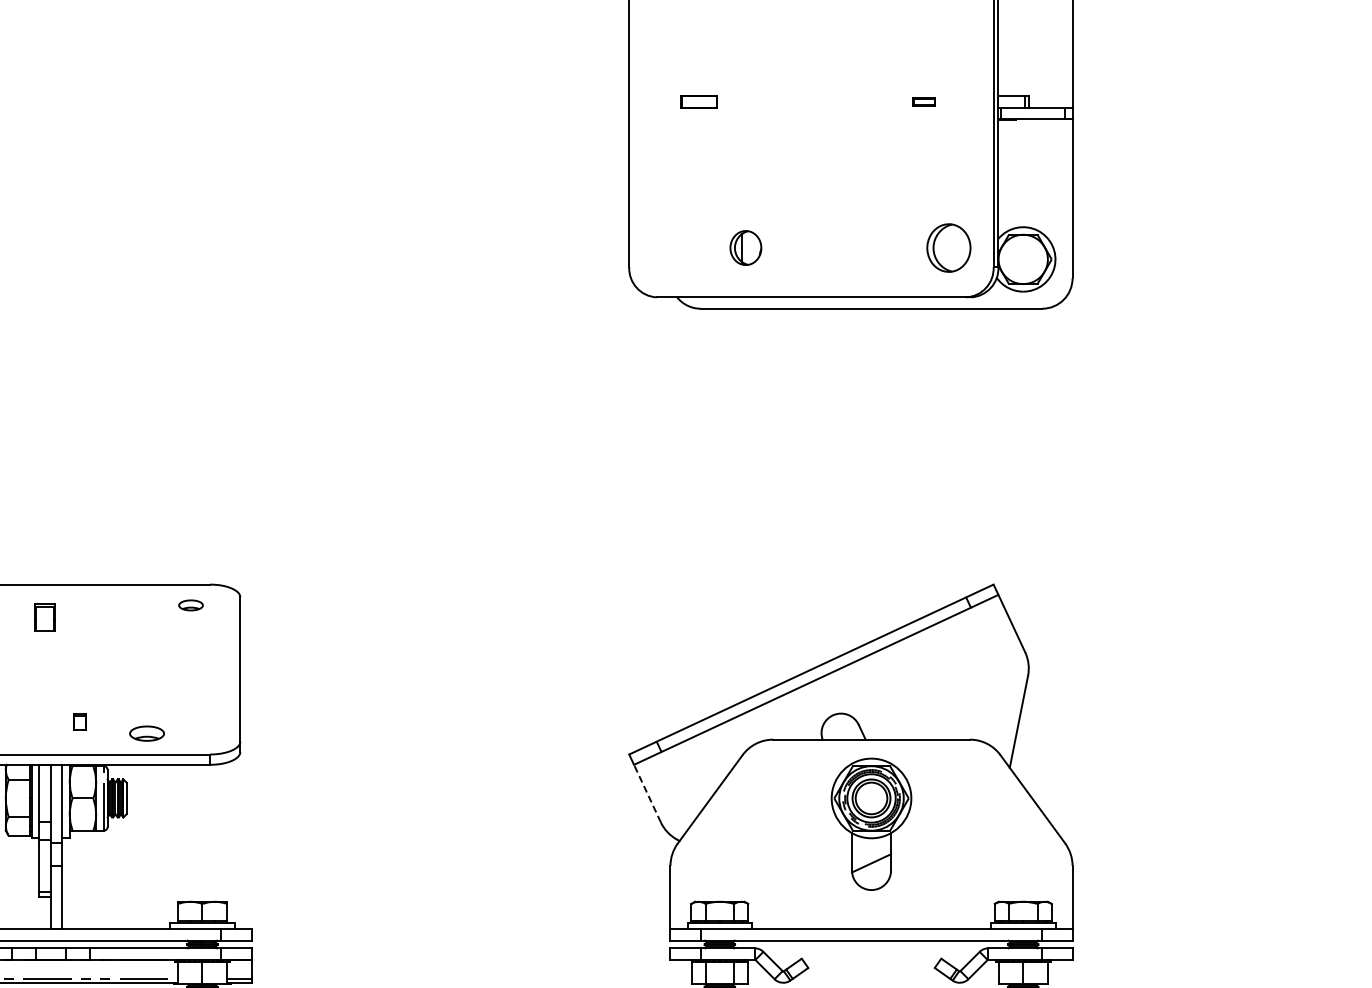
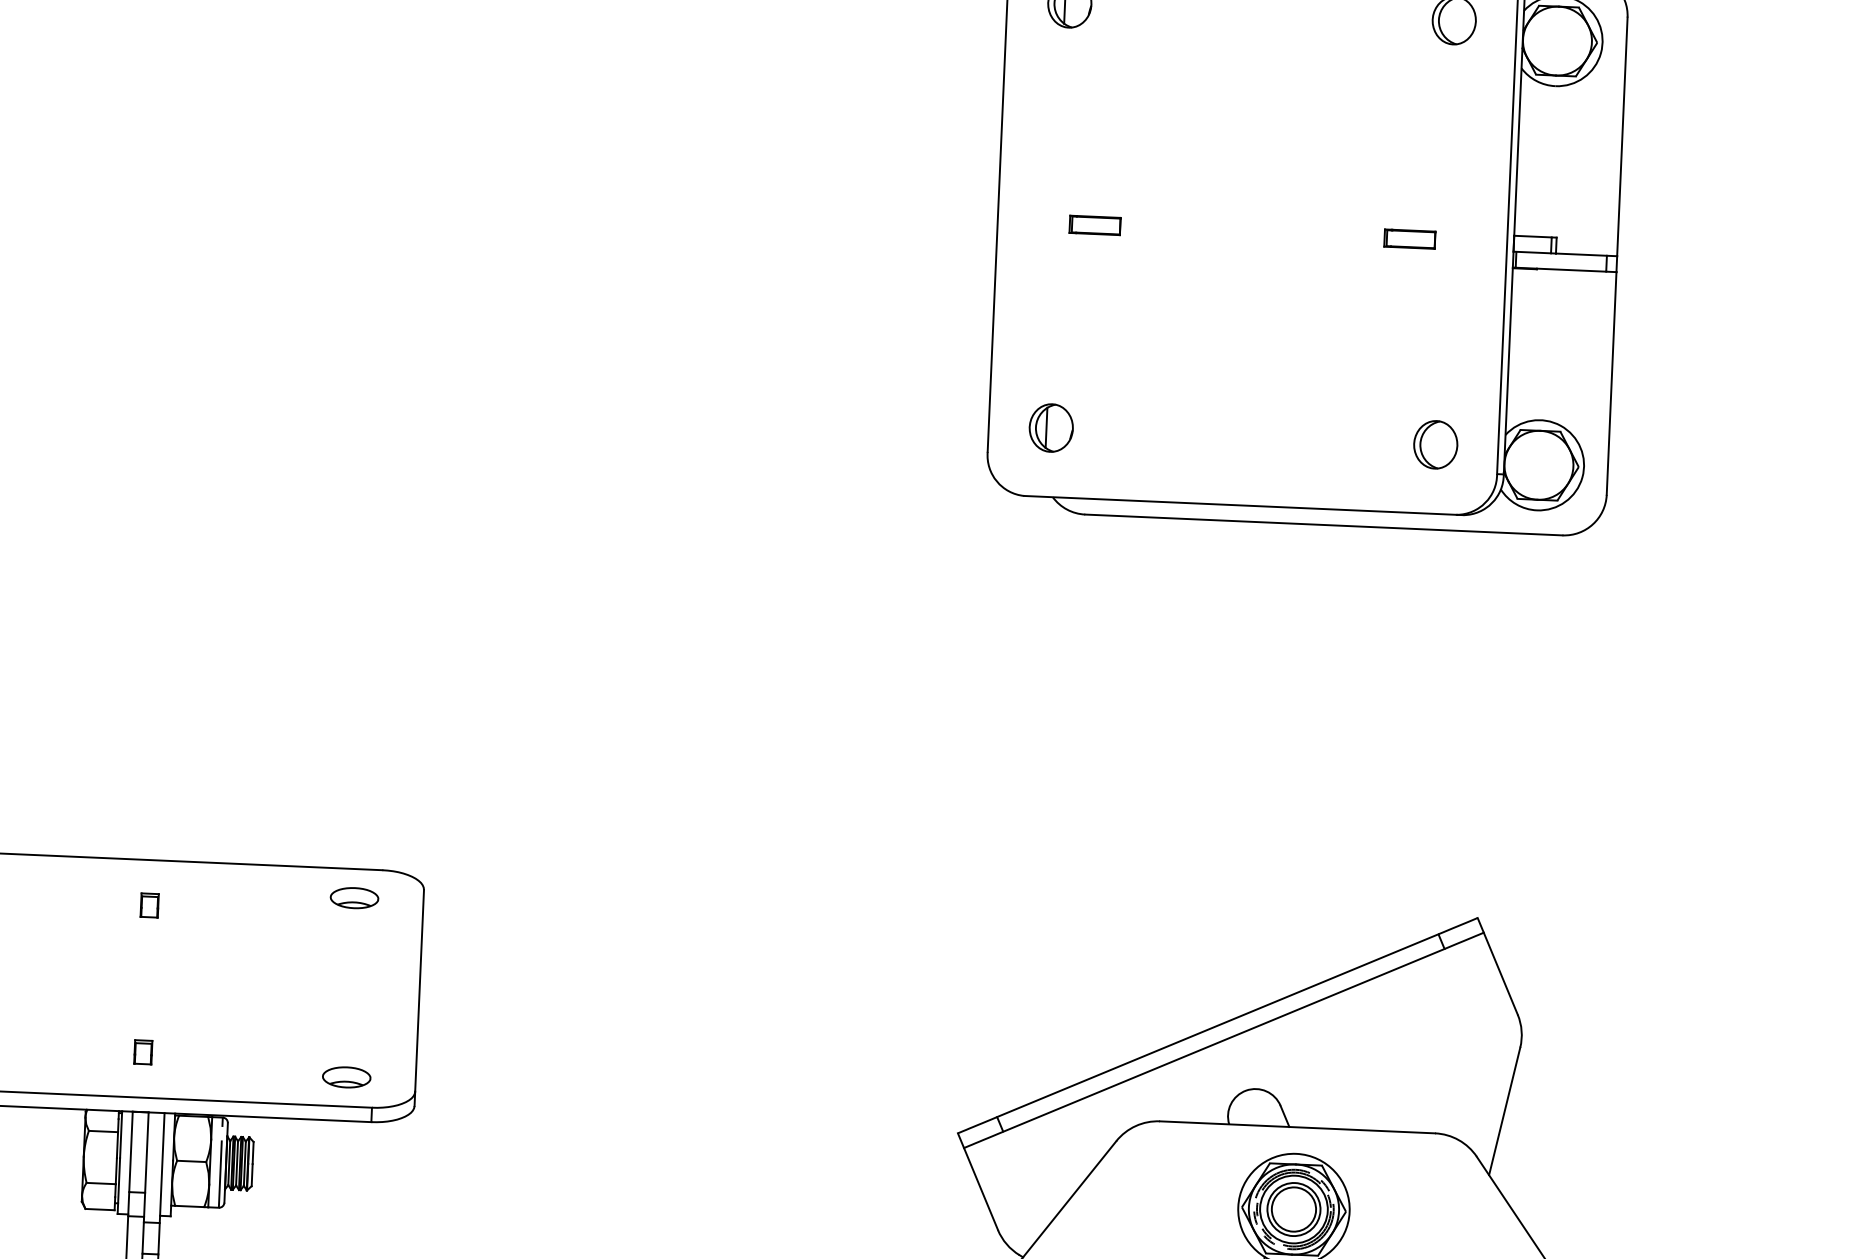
part: (923, 101) -> (1409, 238), size x1.67
part: (745, 247) -> (1050, 427), moved
part: (948, 247) -> (1435, 444), size x0.71
part: (190, 605) -> (353, 898), size x1.43
part: (44, 616) -> (148, 904), size x0.62
part: (79, 721) -> (142, 1051), moved
part: (146, 733) -> (345, 1077), moved
line: (647, 793) -> (981, 1188), dashed -> solid

